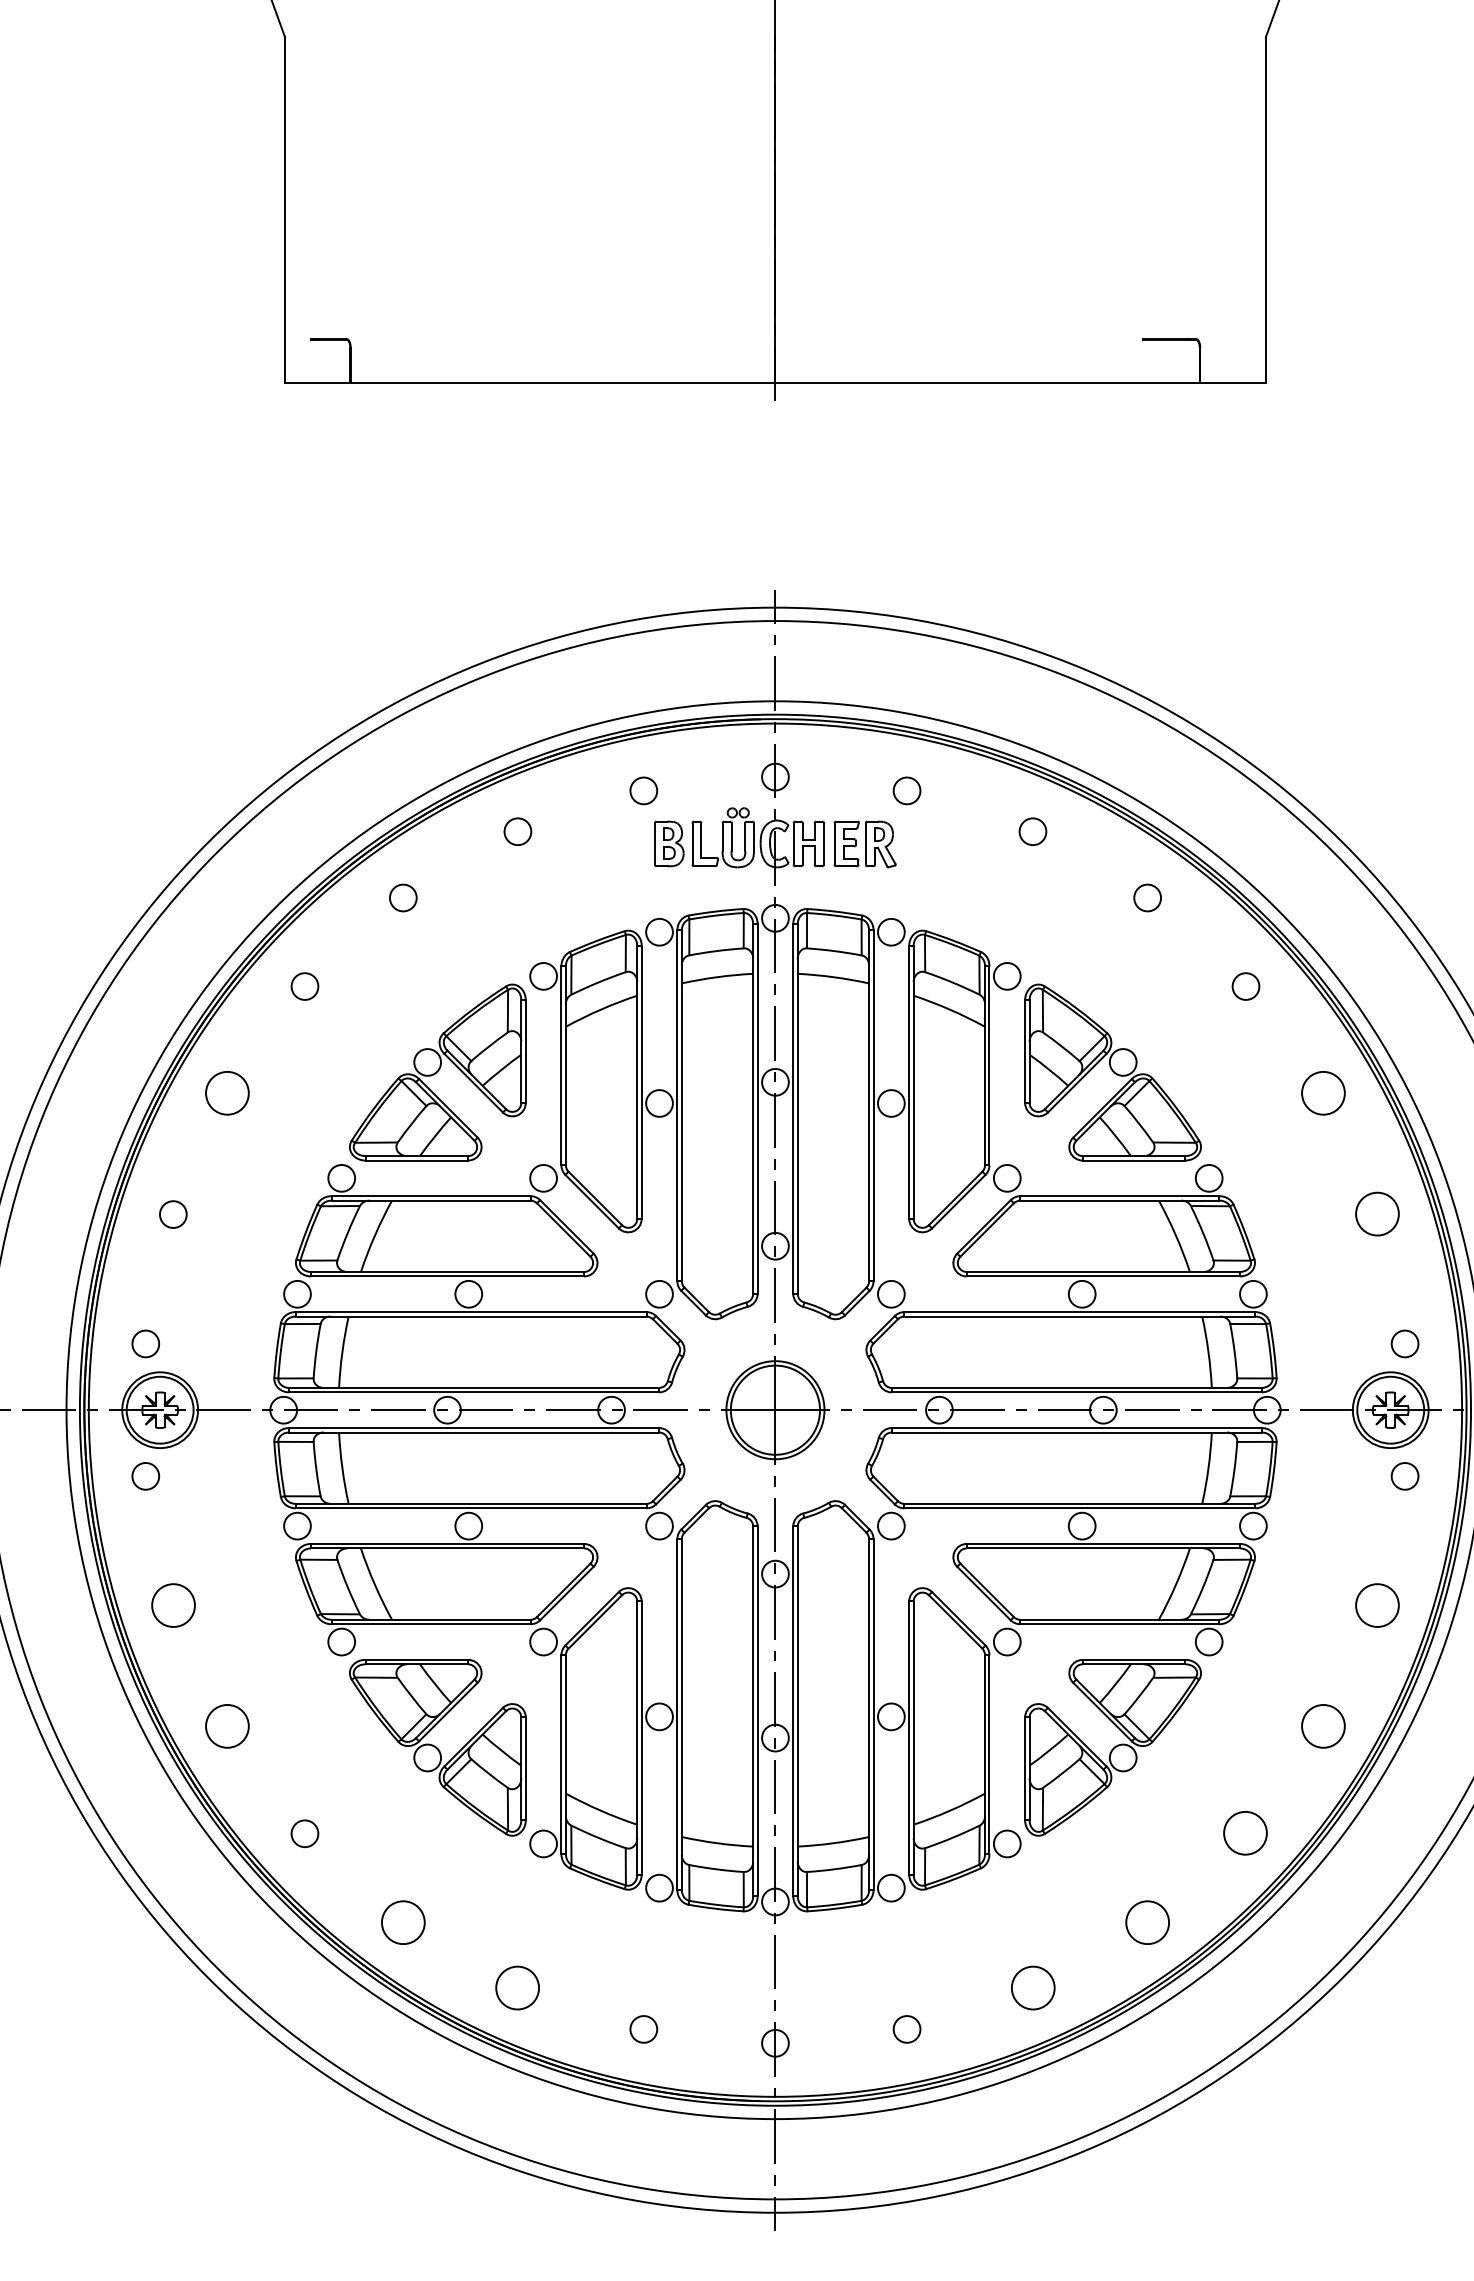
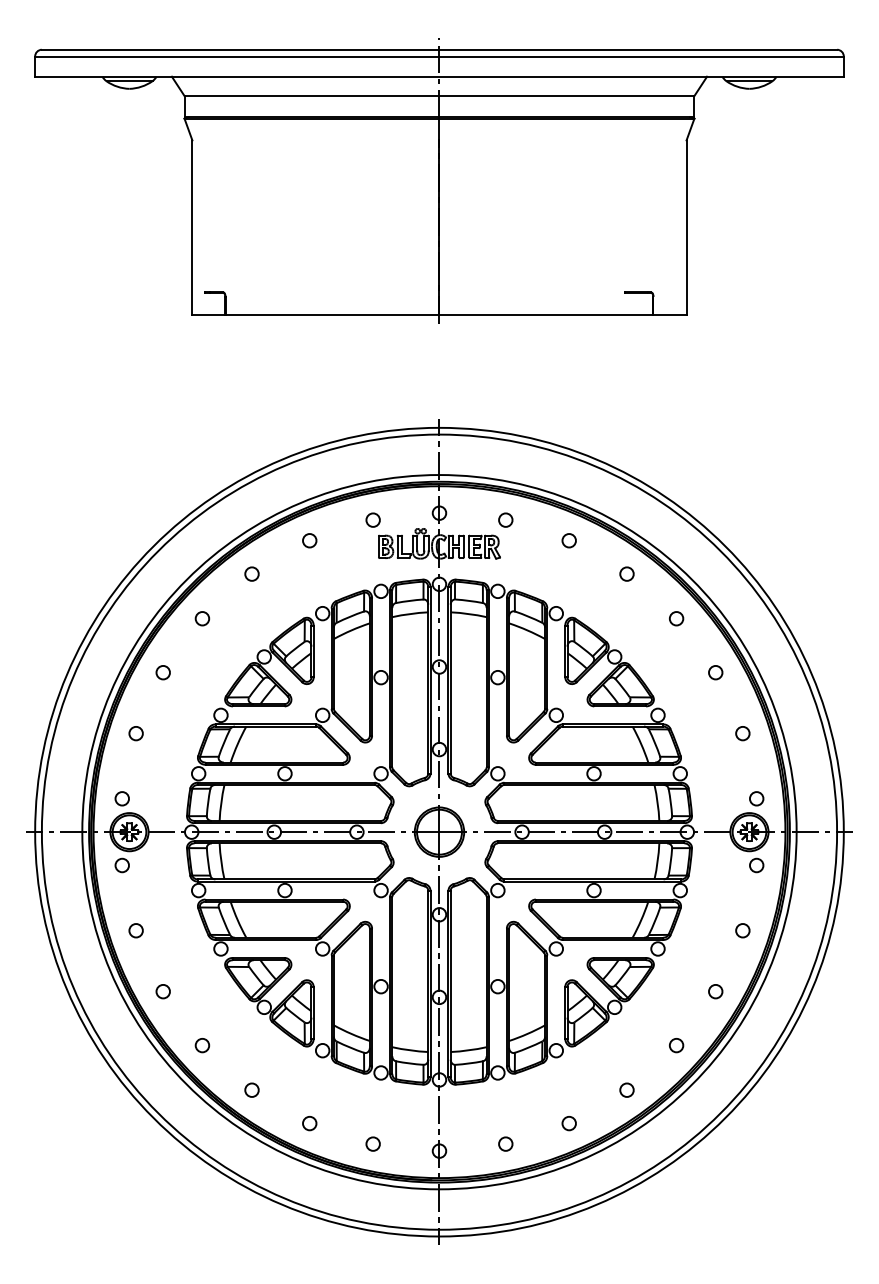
circle: (225, 1093) -> (162, 672), size x0.62
circle: (1323, 1093) -> (715, 672), size x0.62
circle: (1376, 1214) -> (742, 733), size x0.62
circle: (172, 1605) -> (135, 930), size x0.62
circle: (1376, 1605) -> (742, 930), size x0.62
circle: (225, 1726) -> (162, 991), size x0.62
circle: (1323, 1726) -> (715, 991), size x0.62
circle: (1245, 1833) -> (676, 1045), size x0.62
circle: (402, 1920) -> (251, 1089), size x0.62
circle: (1146, 1920) -> (626, 1089), size x0.62
circle: (517, 1988) -> (309, 1123), size x0.62
circle: (1031, 1988) -> (568, 1123), size x0.62

